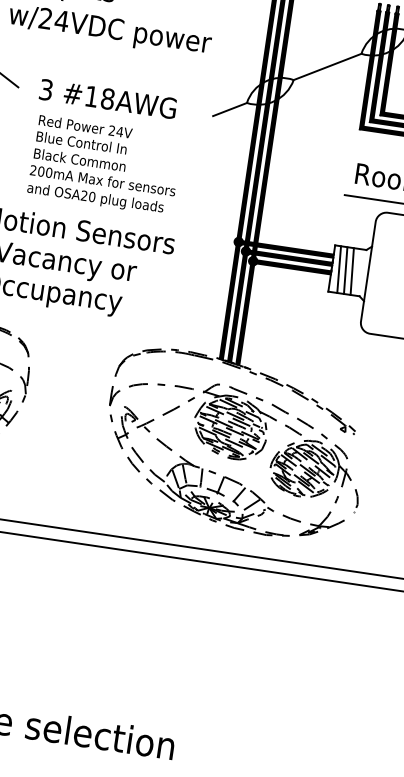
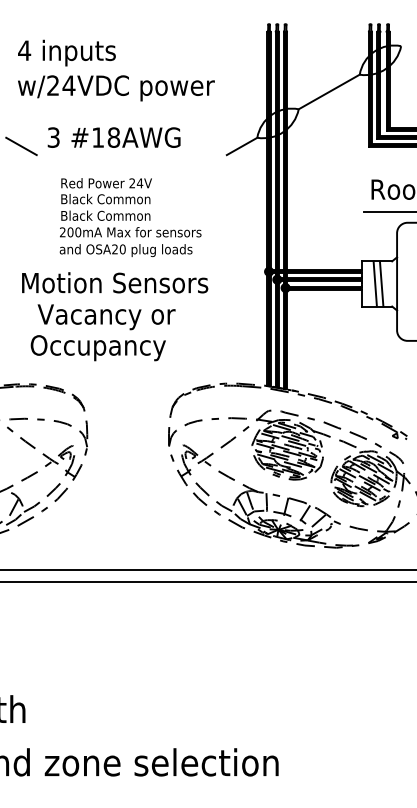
text: (107, 98) -> (113, 137), moved
text: (88, 144) -> (111, 199), Blue Control In -> Black Common
line: (338, 269) -> (368, 283), removed

